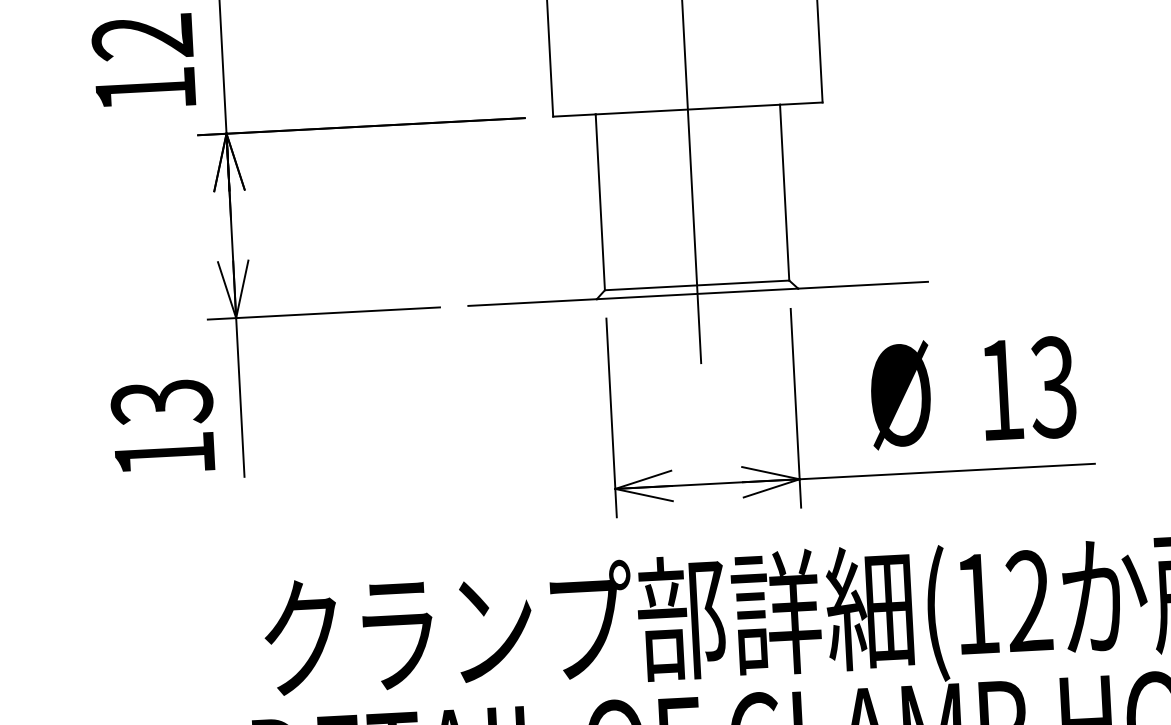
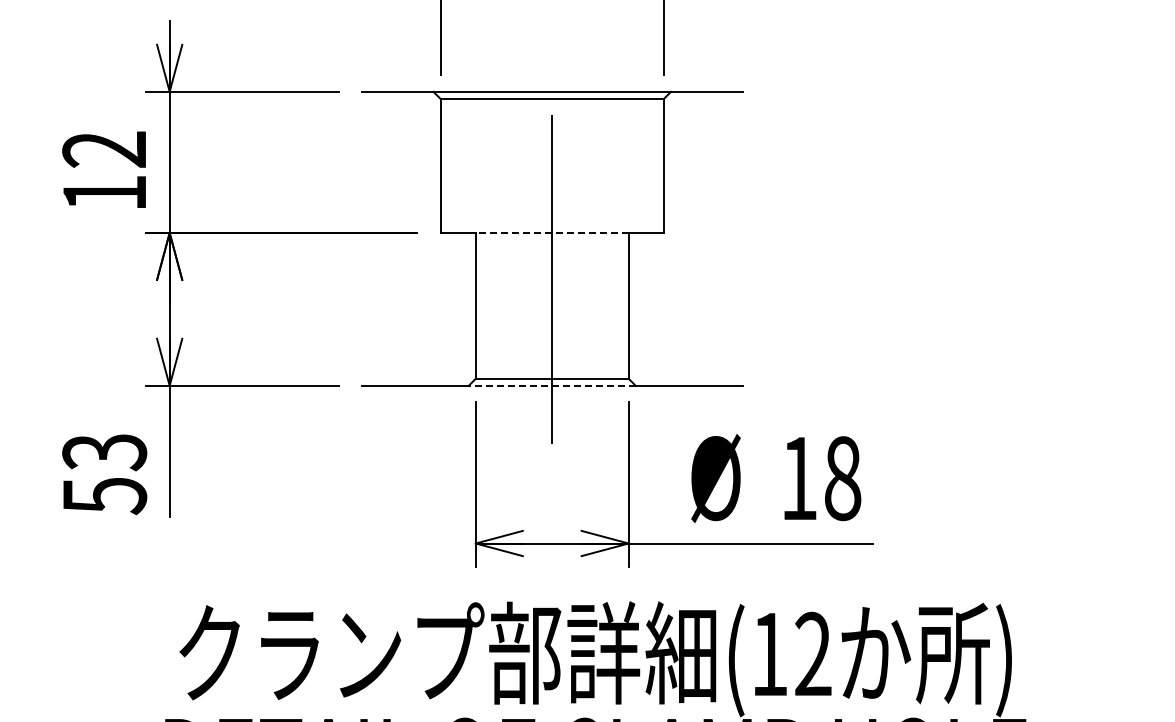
line: (686, 109) -> (551, 232), solid -> dashed
line: (696, 293) -> (551, 385), solid -> dashed
text: (1053, 387) -> (842, 478), 13 -> 18
text: (165, 455) -> (105, 496), 13 -> 53

